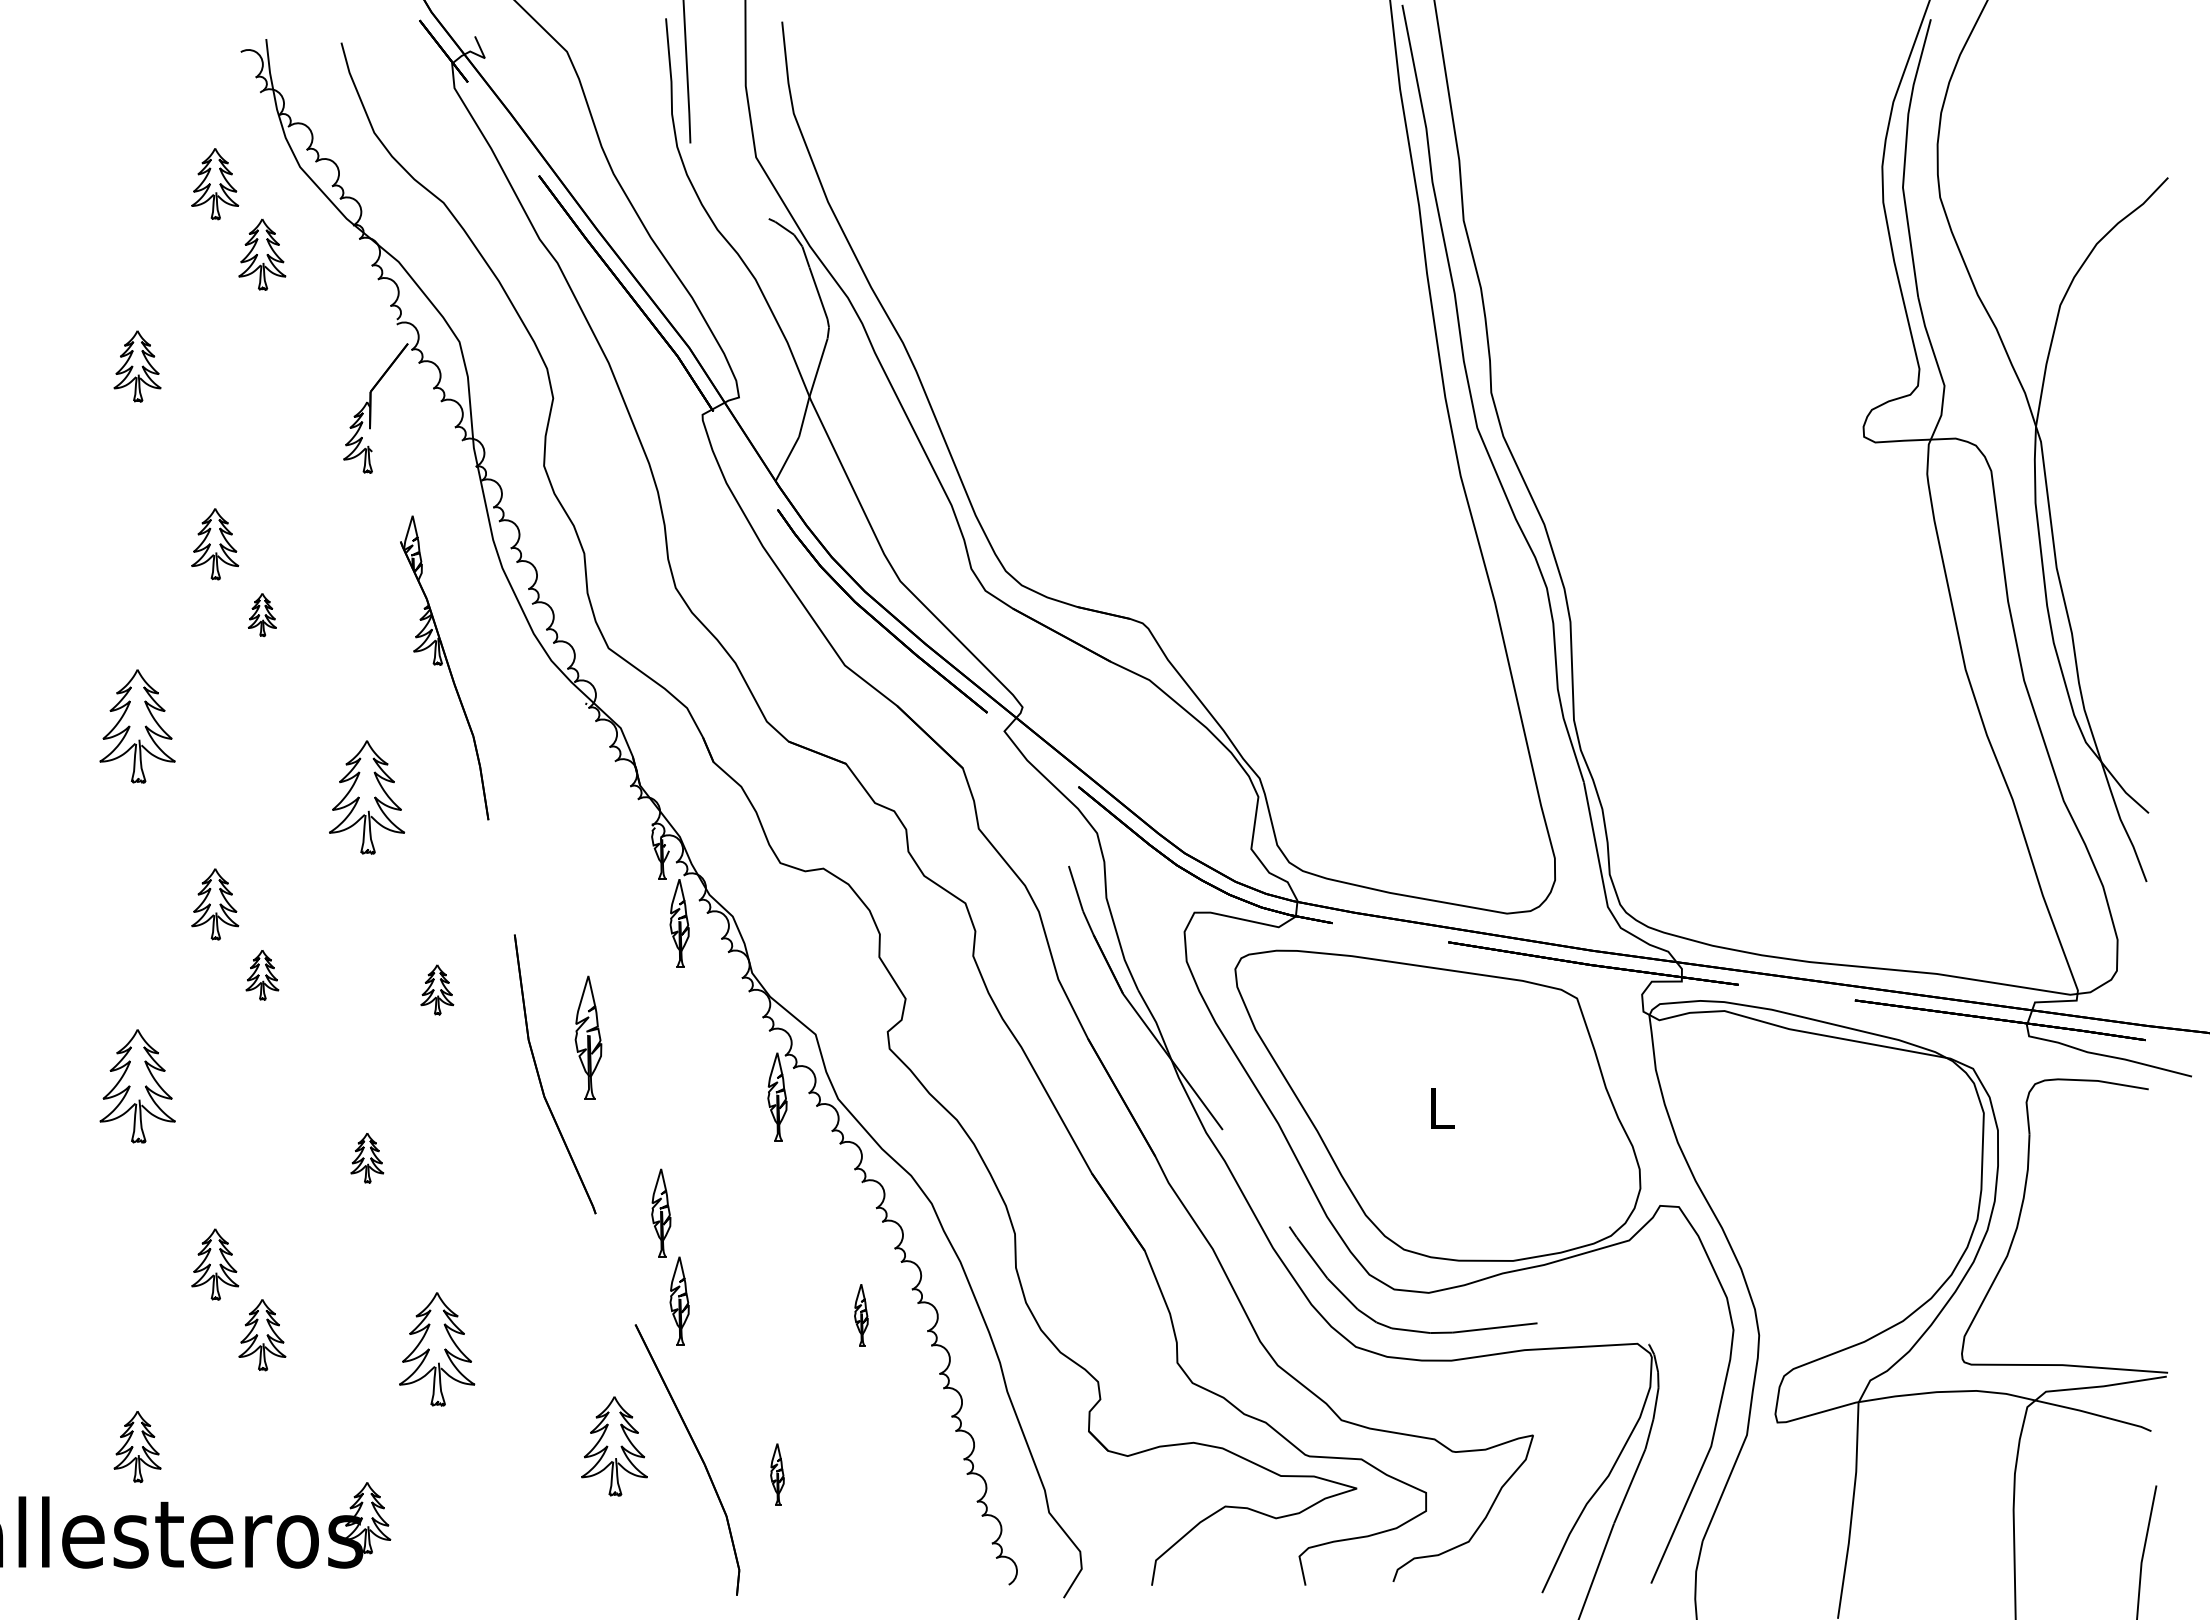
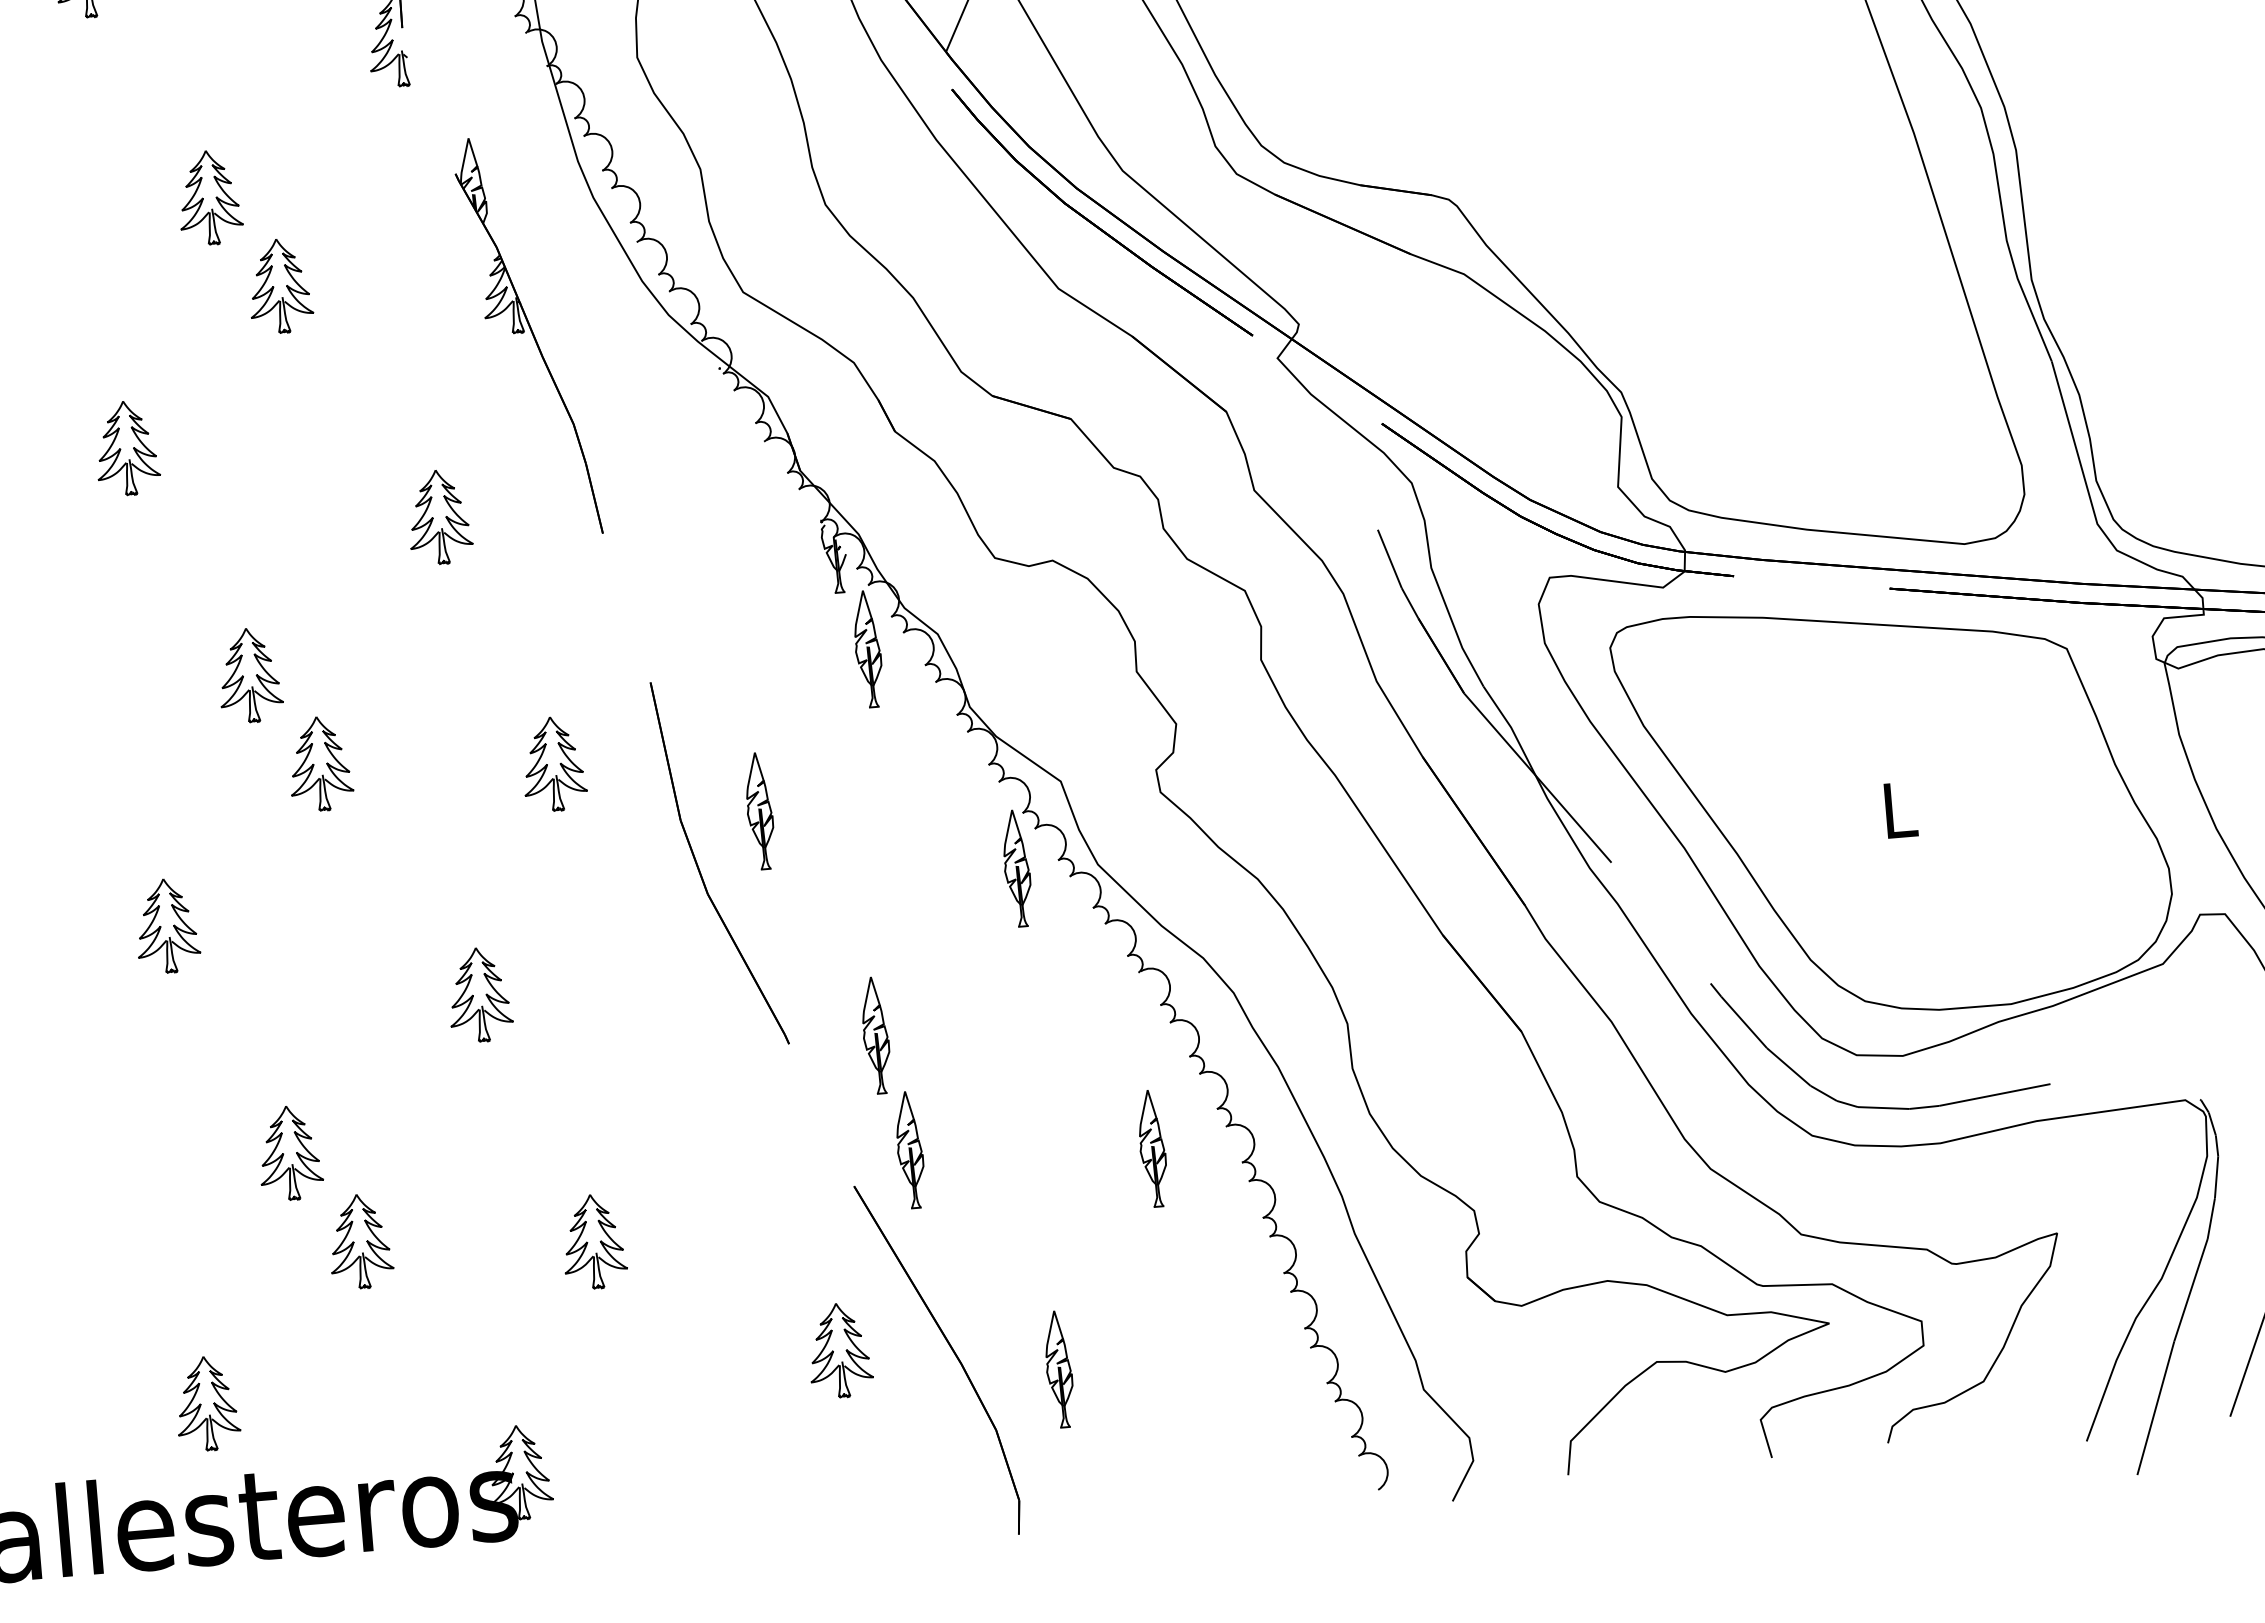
part: (262, 614) -> (280, 285), size x1.67
part: (137, 726) -> (126, 448), size x0.62
part: (367, 797) -> (439, 517), size x0.62
part: (262, 975) -> (320, 764), size x1.43
part: (437, 989) -> (554, 763), size x1.43
part: (588, 1037) -> (759, 810), size x0.71
part: (137, 1086) -> (167, 925), size x0.62
part: (367, 1158) -> (480, 995), size x1.43
part: (861, 1314) -> (1152, 1147), size x1.43
part: (437, 1350) -> (594, 1242), size x0.62
part: (614, 1447) -> (839, 1351), size x0.71
part: (777, 1474) -> (1059, 1369), size x1.43

